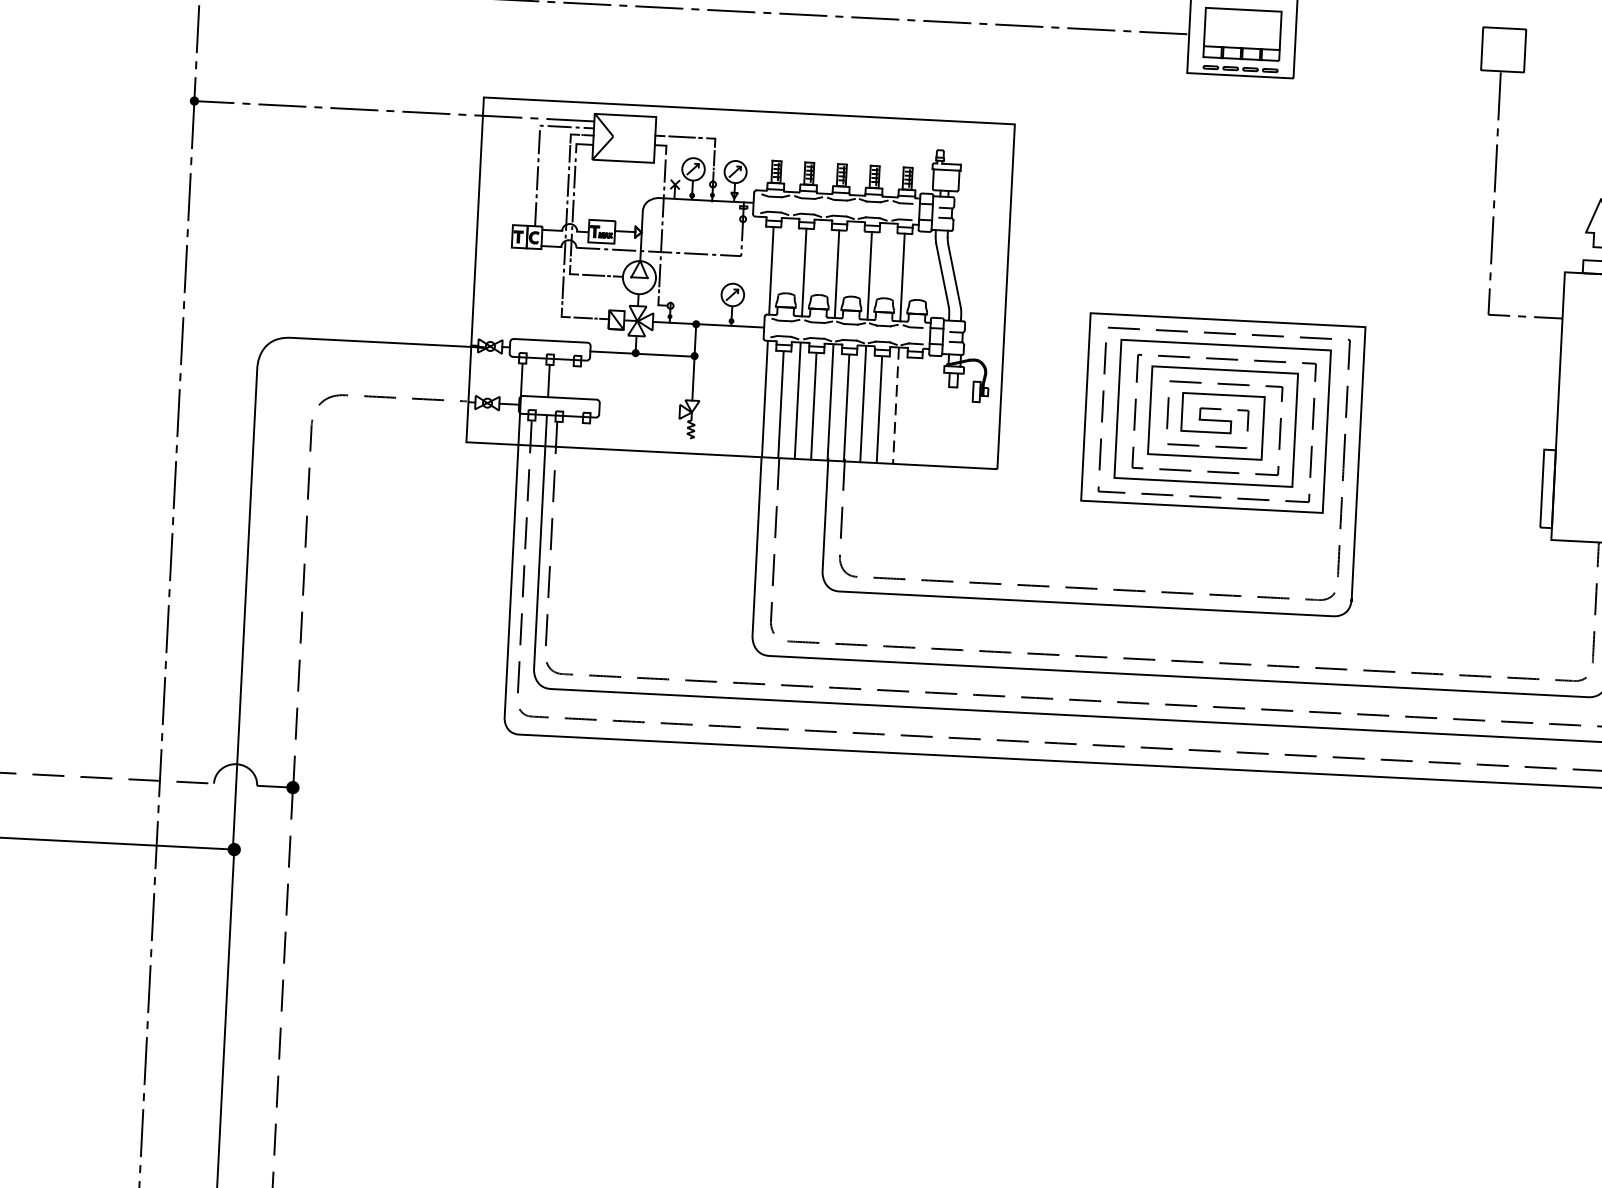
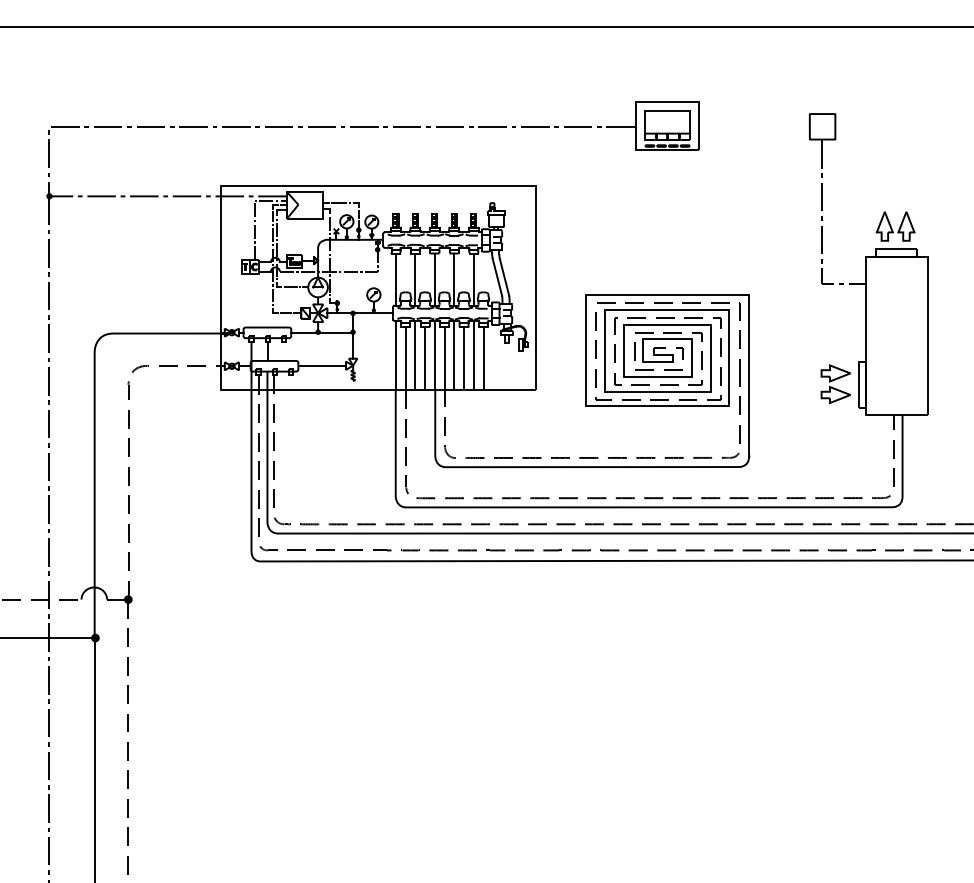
line: (895, 407) -> (473, 356), dashed -> solid
line: (638, 409) -> (321, 365), added
line: (912, 411) -> (483, 358), added
part: (1503, 485) -> (835, 384), added

